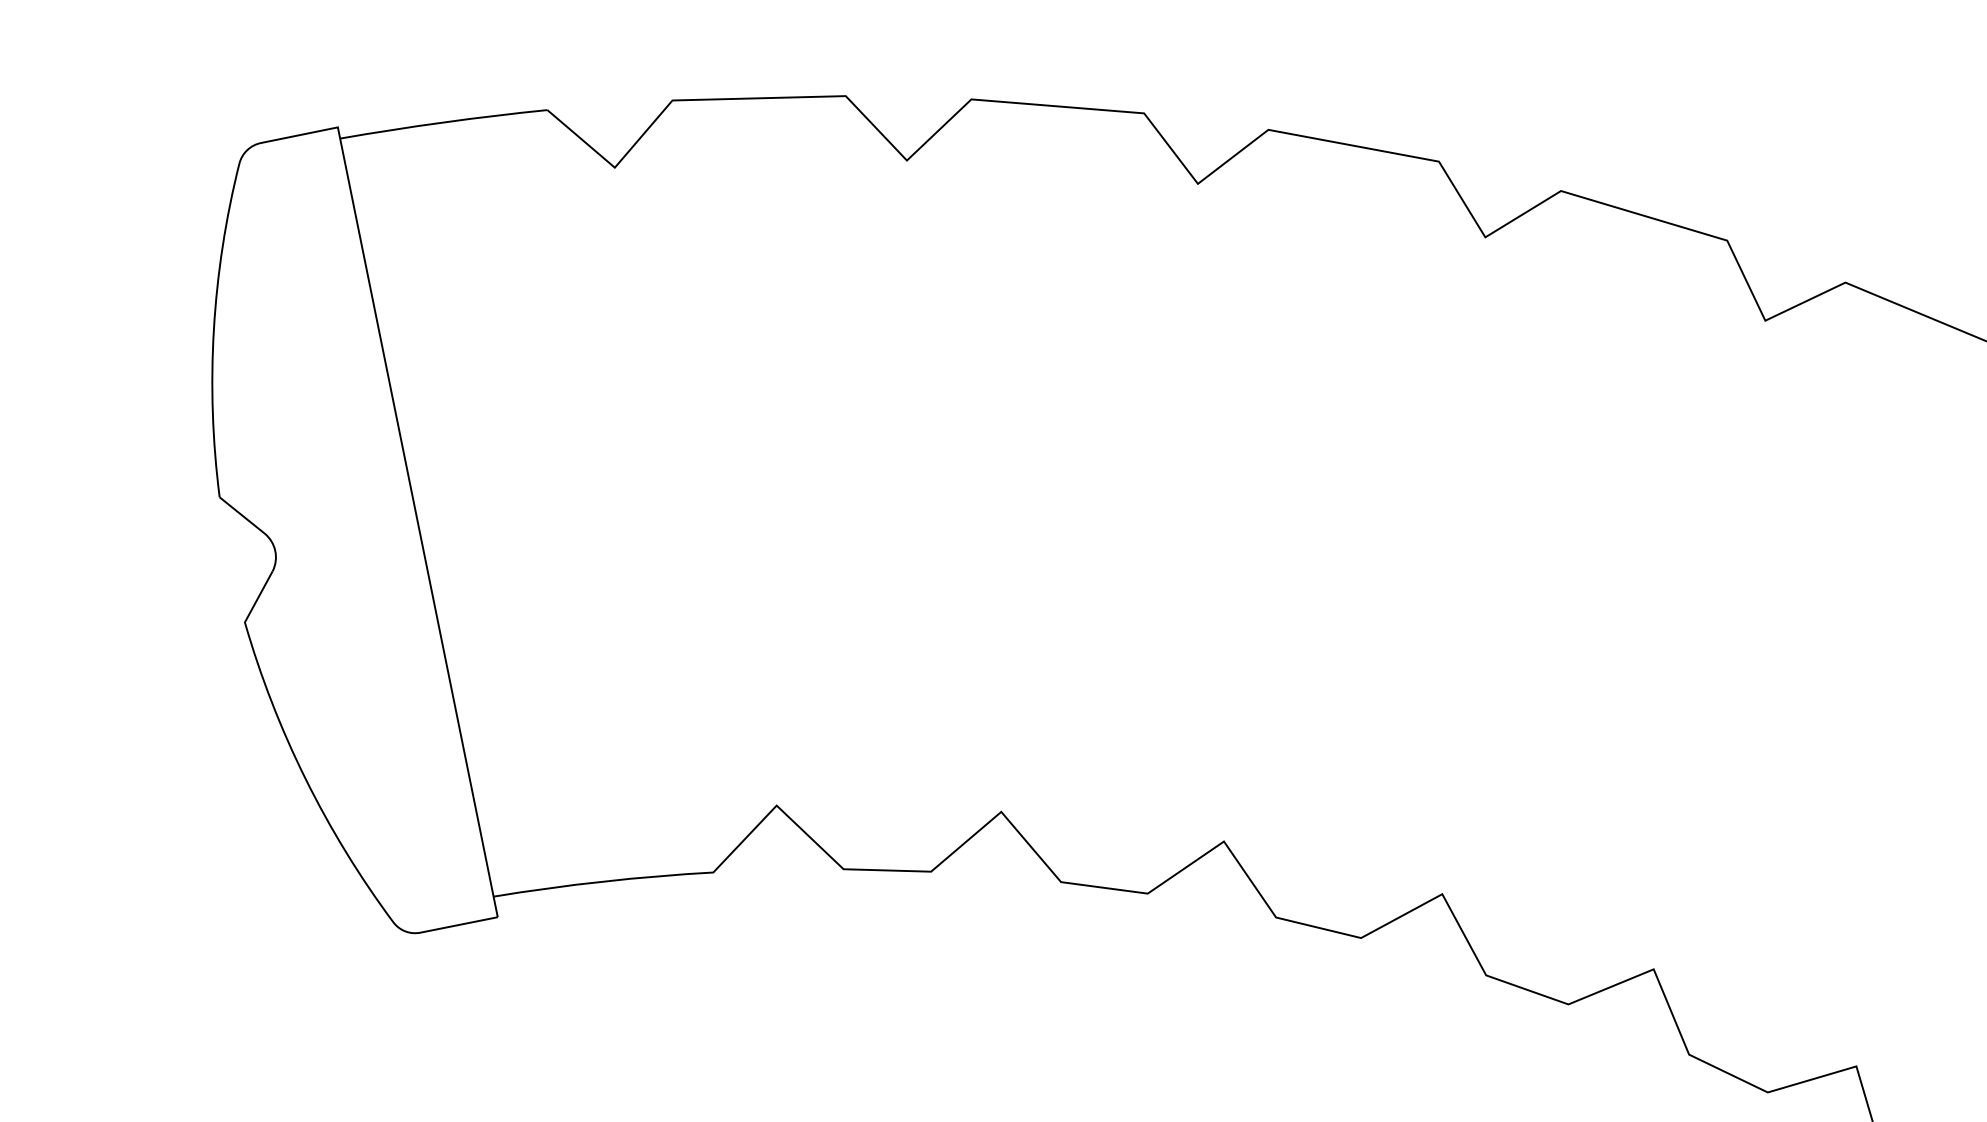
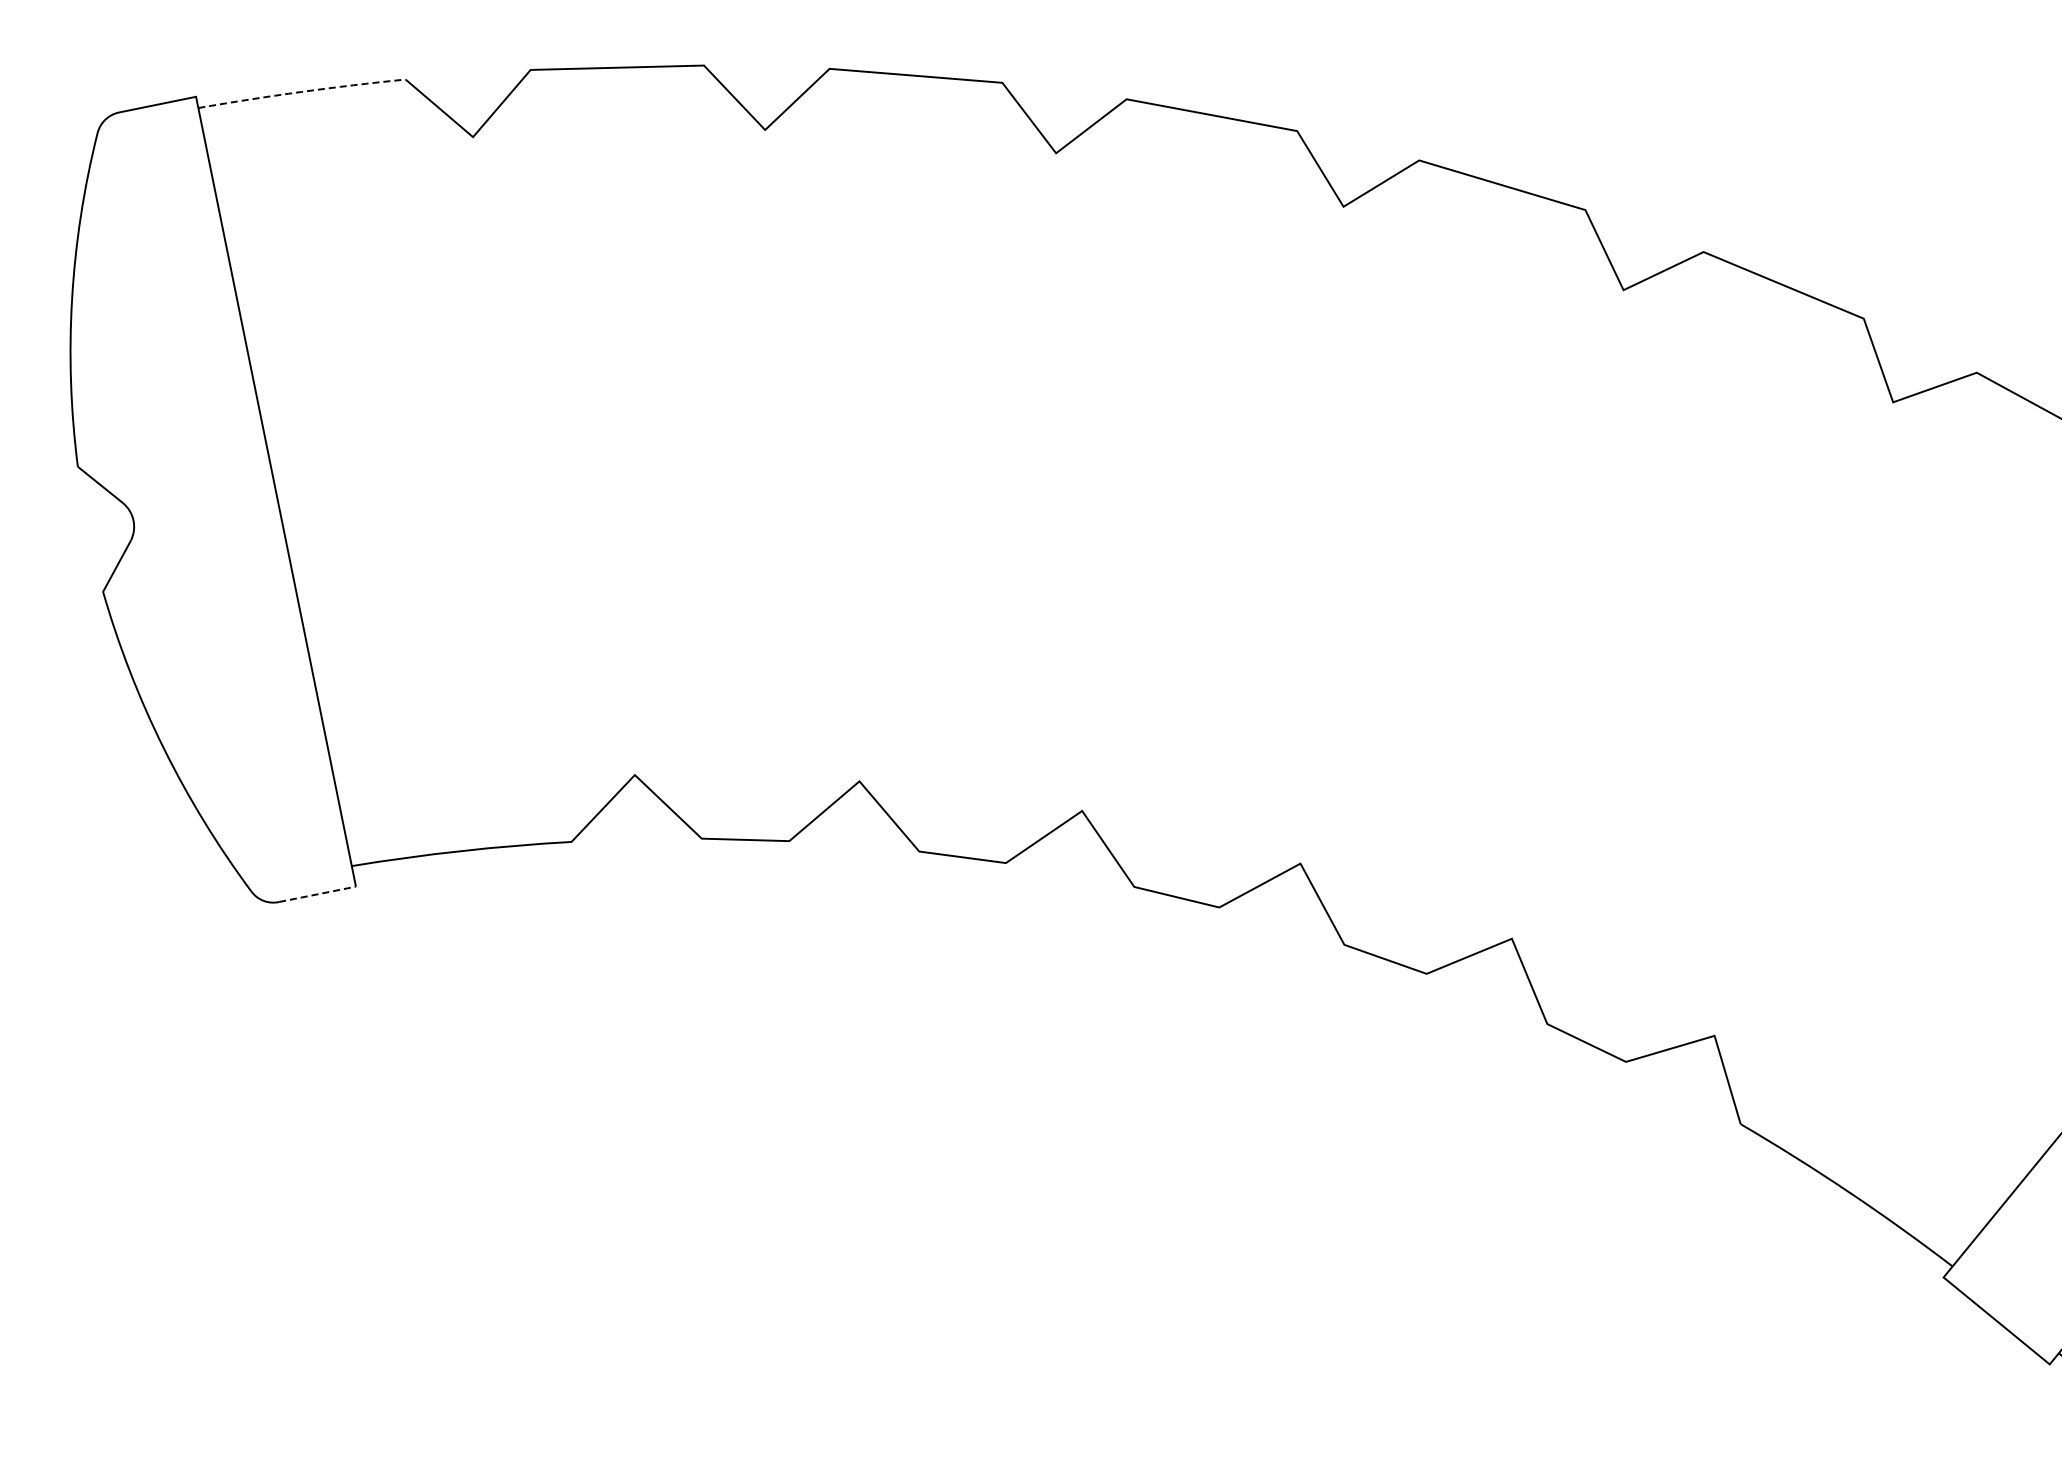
line: (443, 122) -> (301, 91), solid -> dashed
line: (460, 925) -> (318, 894), solid -> dashed

